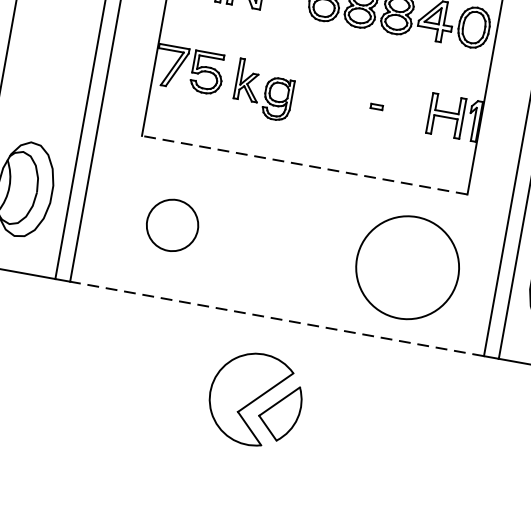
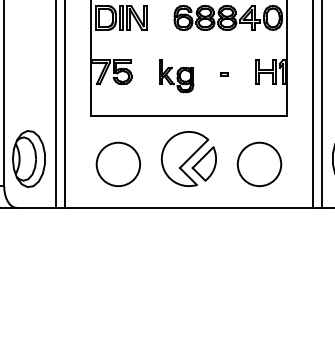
part: (264, 90) -> (176, 76), moved
line: (304, 164) -> (188, 115), dashed -> solid
circle: (172, 225) -> (118, 164), size x1.43
circle: (407, 267) -> (259, 164), size x0.71
line: (276, 318) -> (188, 207), dashed -> solid
part: (254, 400) -> (188, 159), moved

